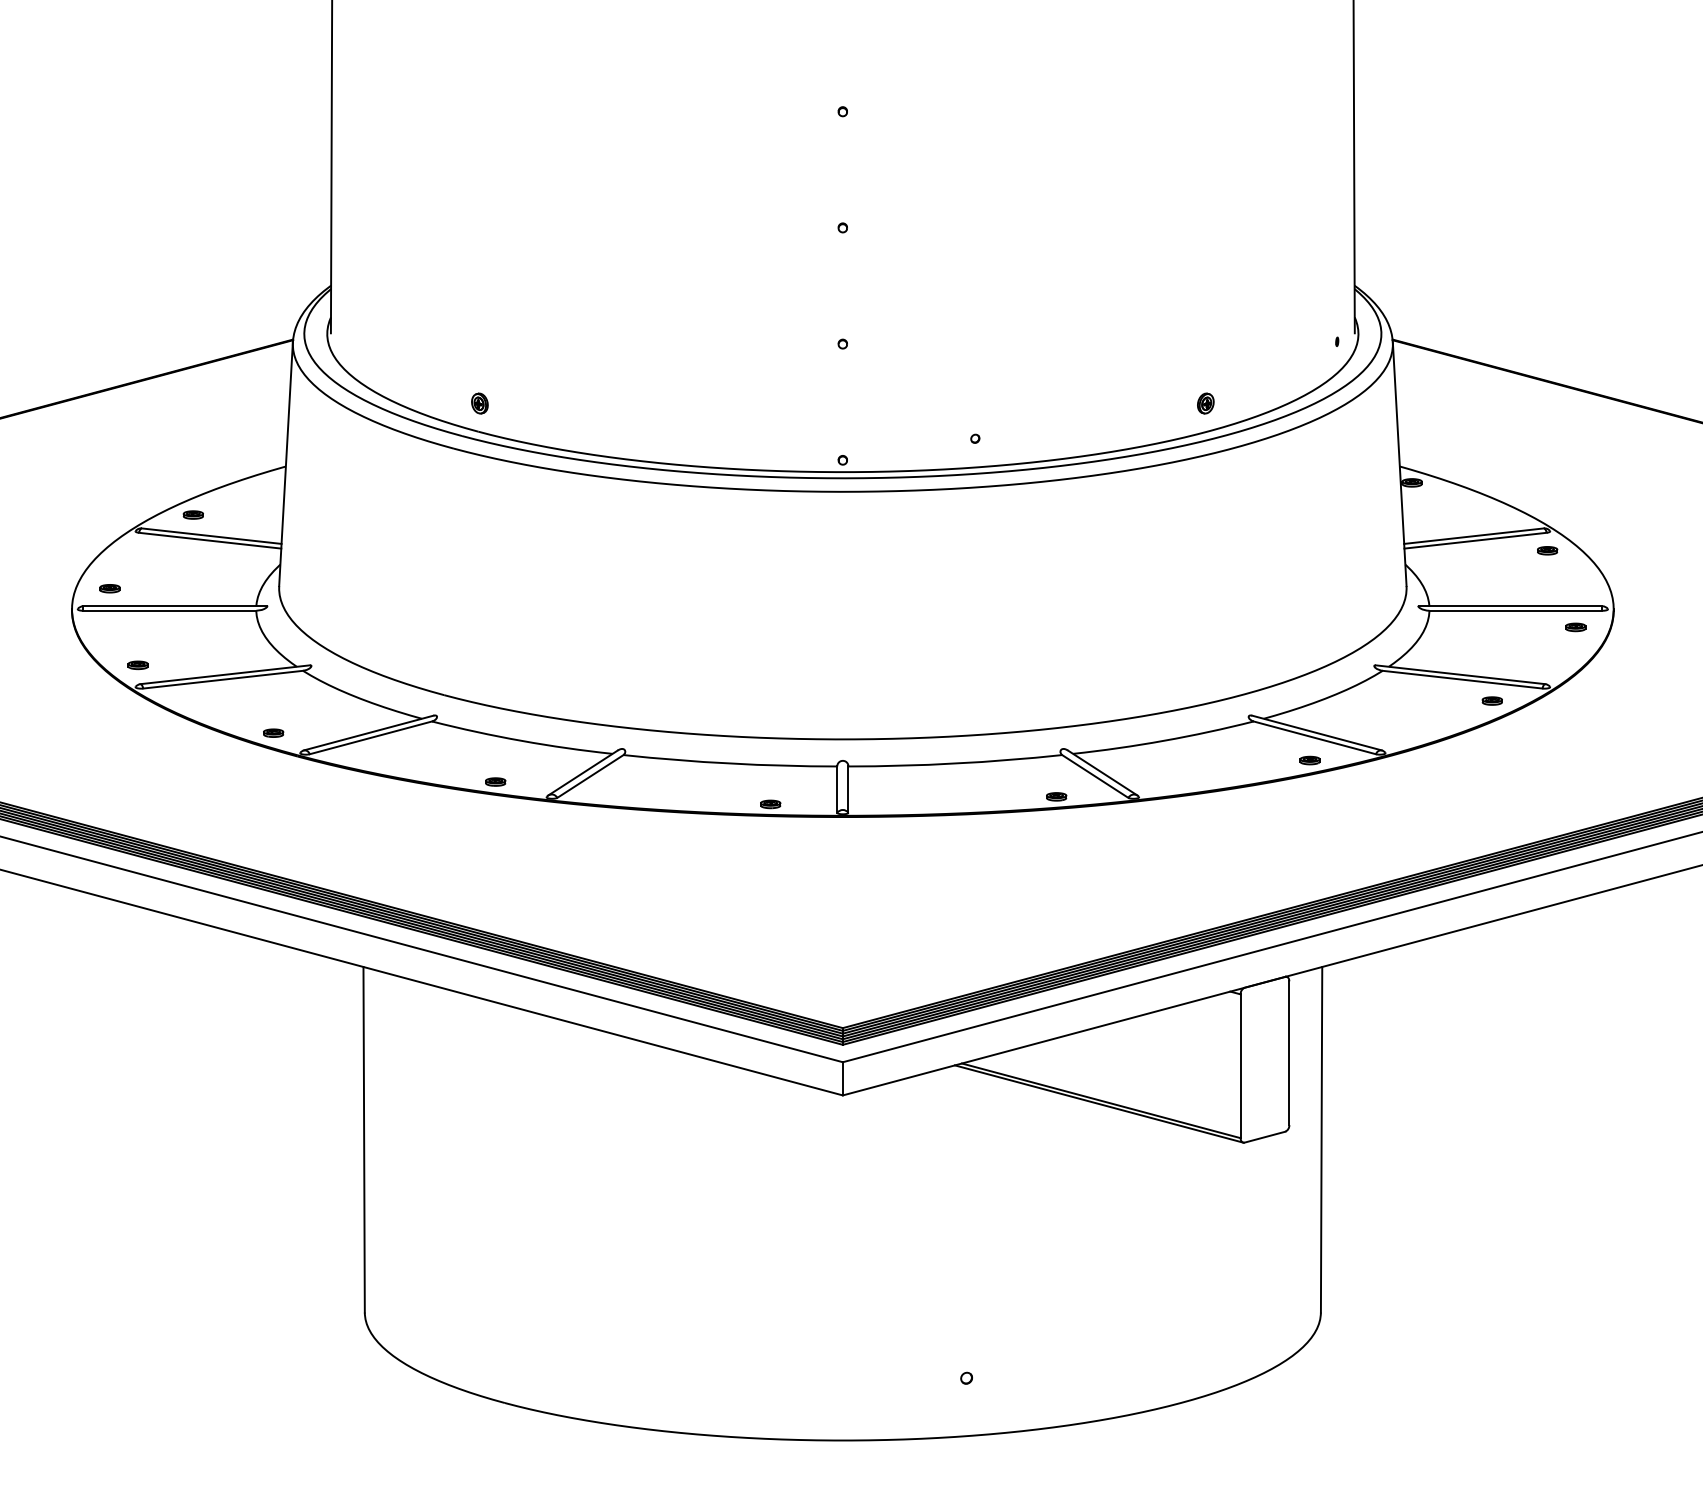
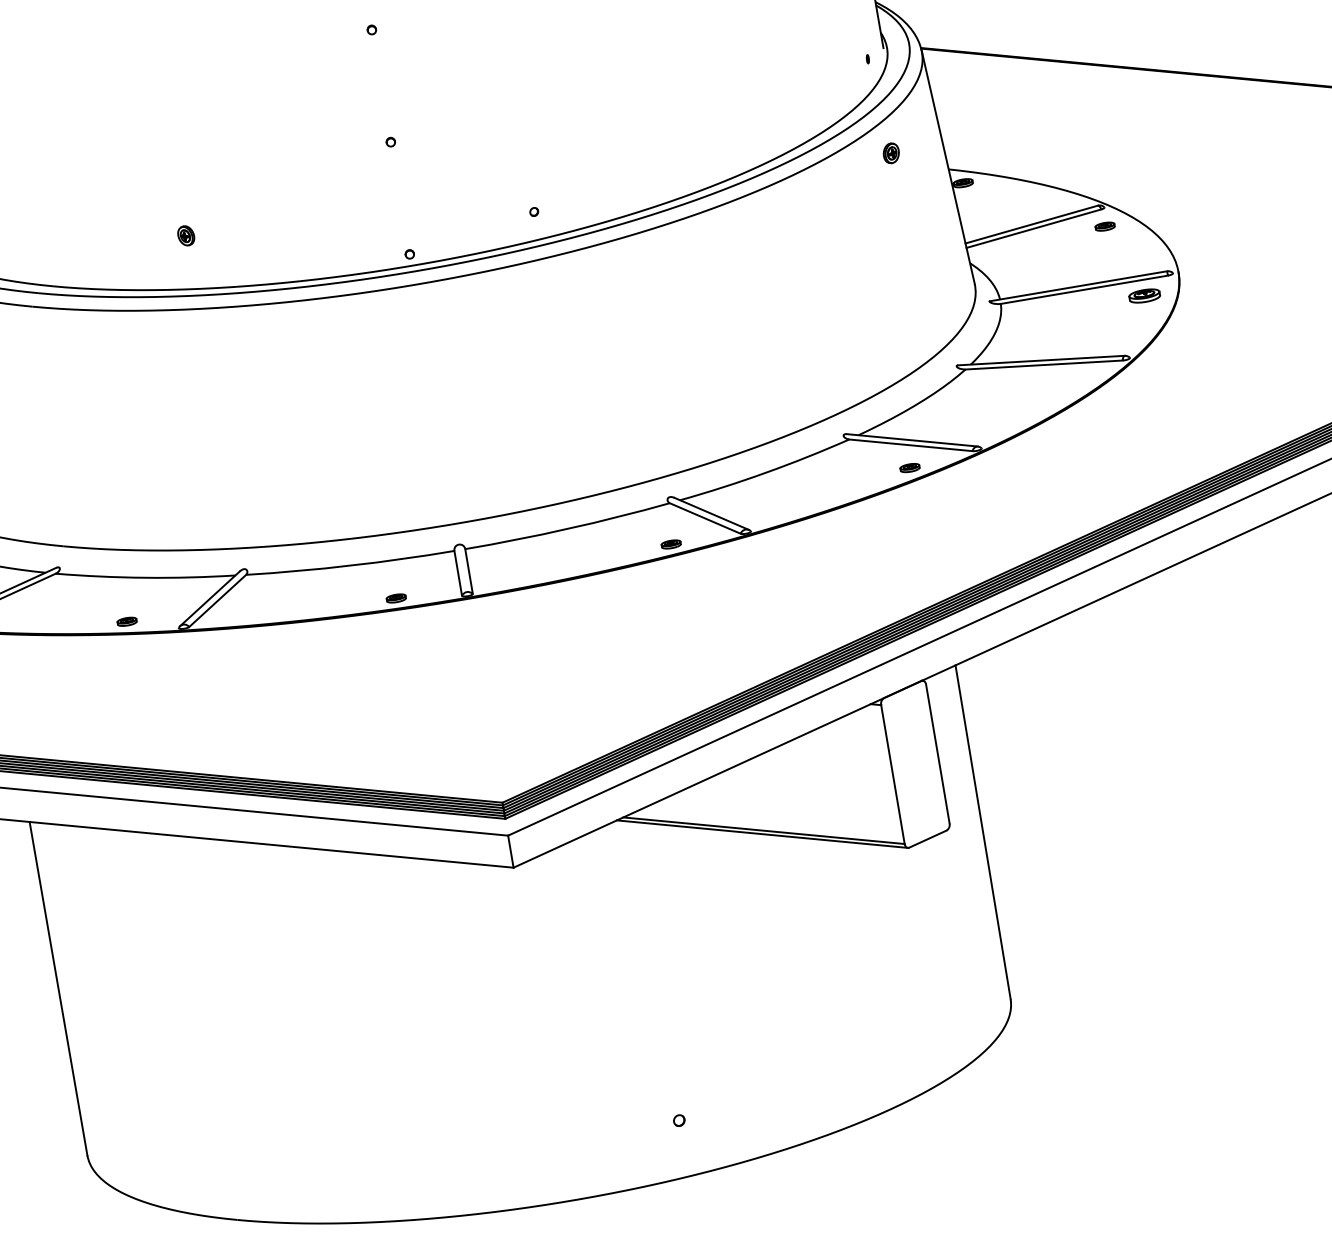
part: (479, 403) -> (185, 235), moved
part: (1205, 403) -> (891, 153), moved
part: (1575, 627) -> (1144, 296), size x1.6
part: (1491, 700) -> (1075, 380), removed

